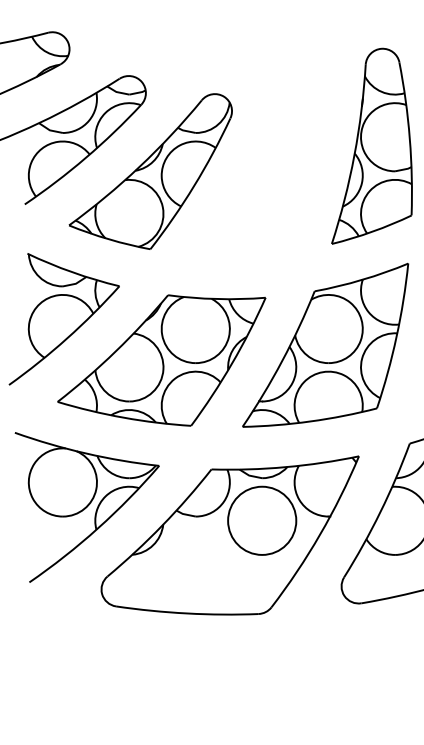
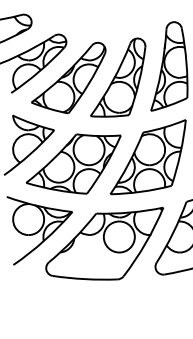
part: (260, 170) -> (118, 77), added

